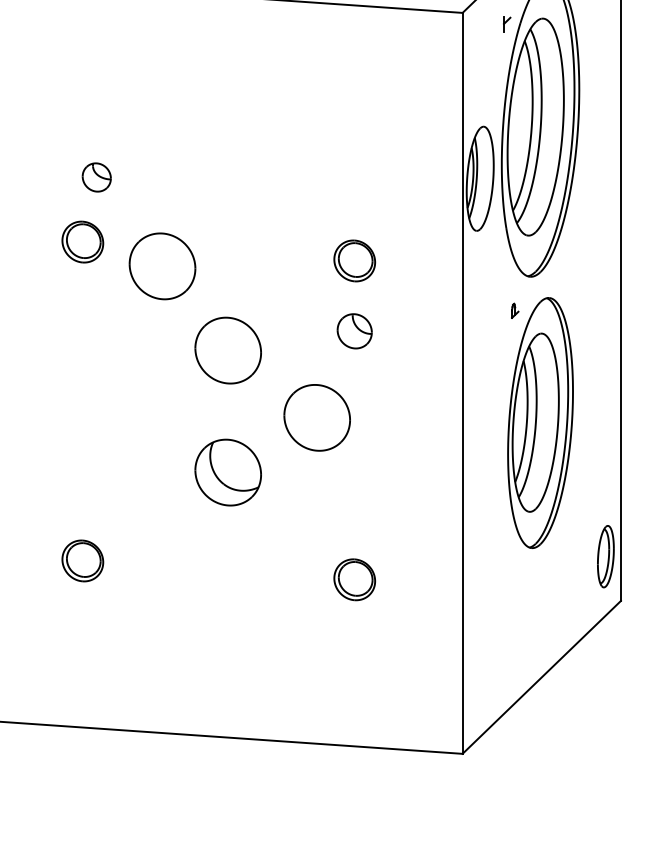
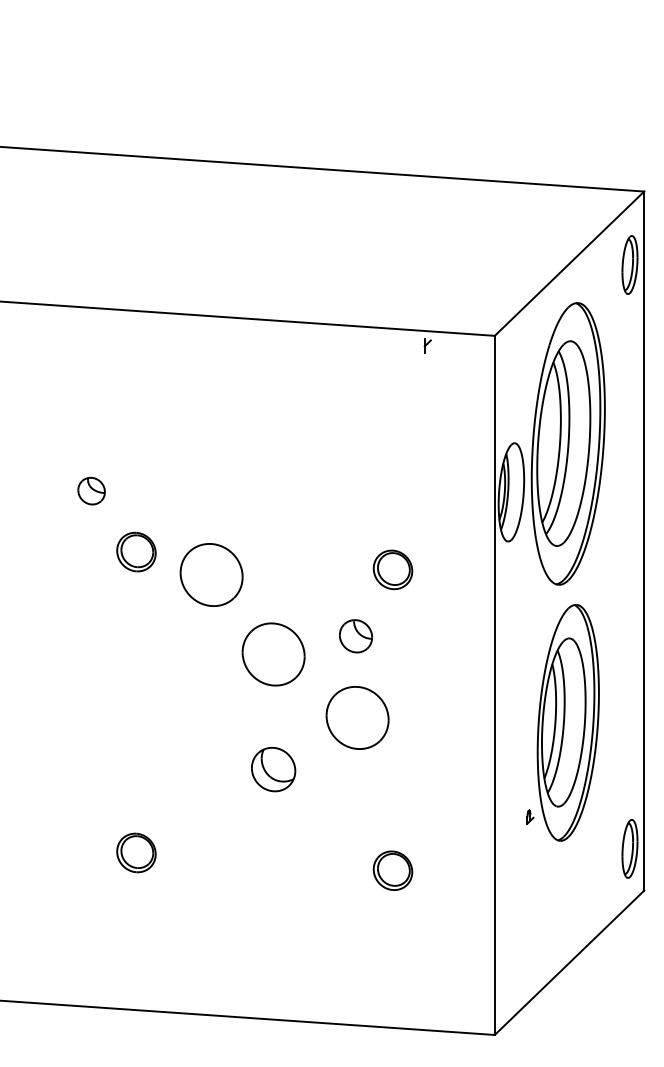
part: (506, 23) -> (427, 345), moved
part: (96, 176) -> (91, 490), moved
part: (515, 310) -> (530, 816), moved
part: (355, 331) -> (356, 636), moved
part: (228, 472) -> (273, 769), size x0.7

